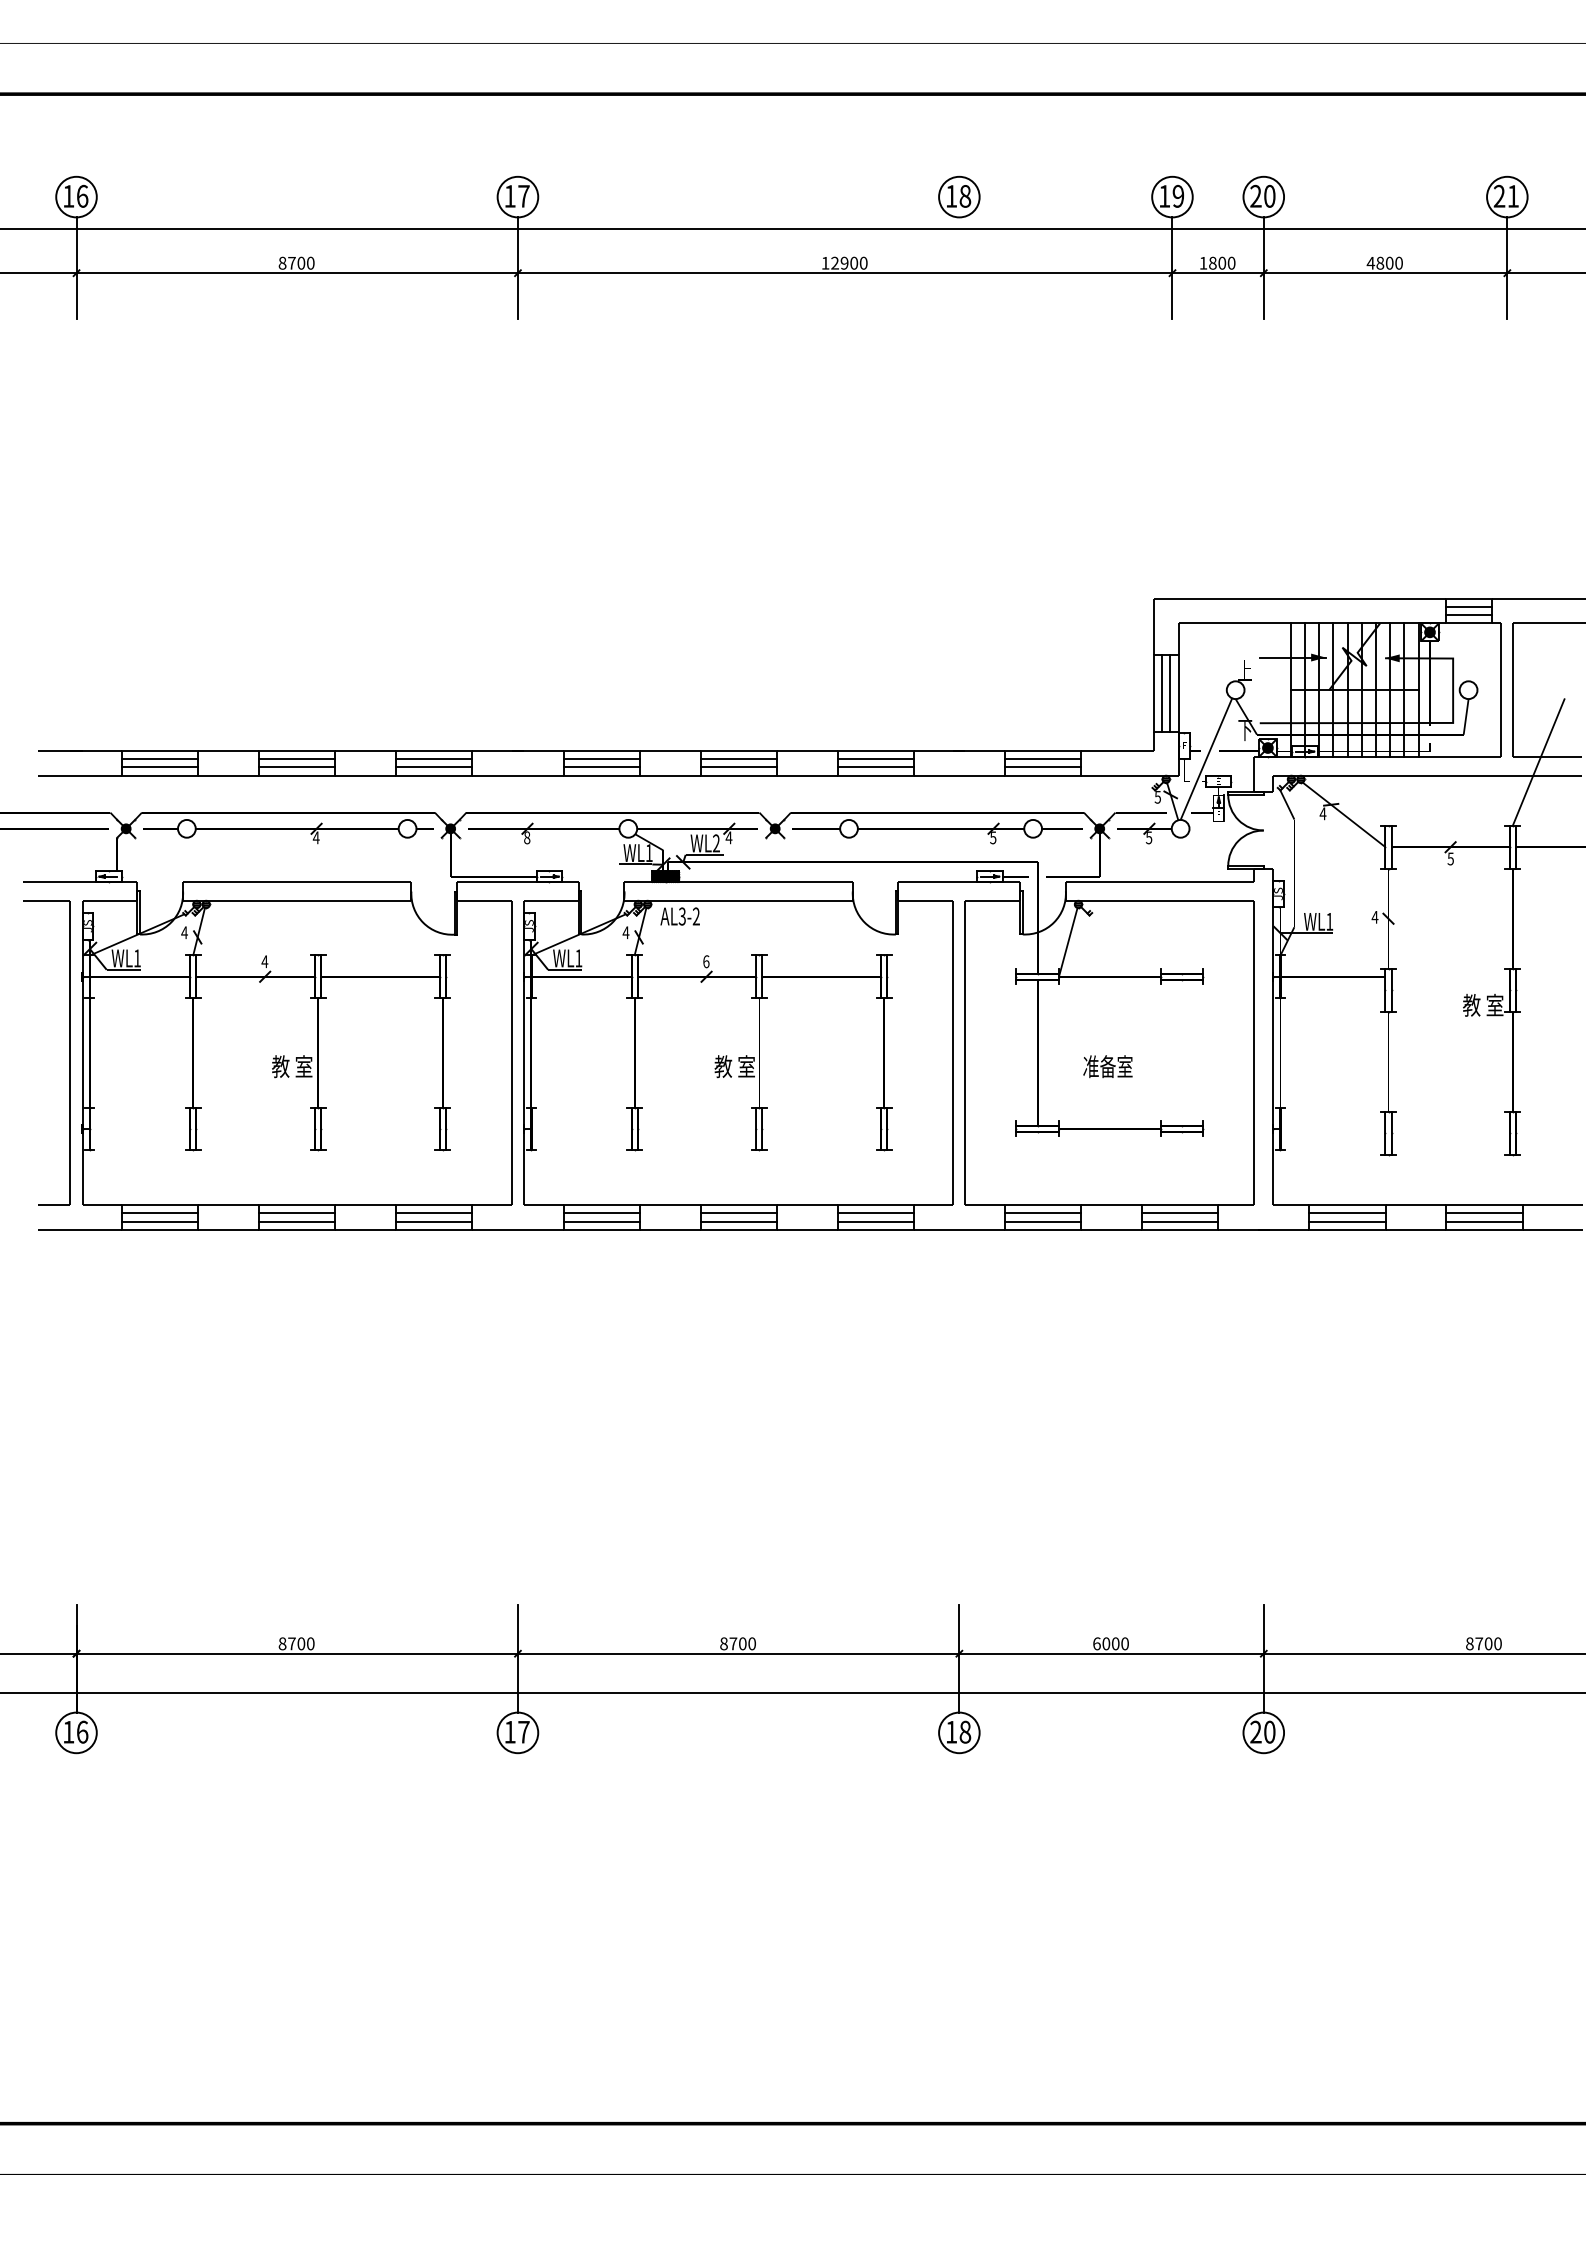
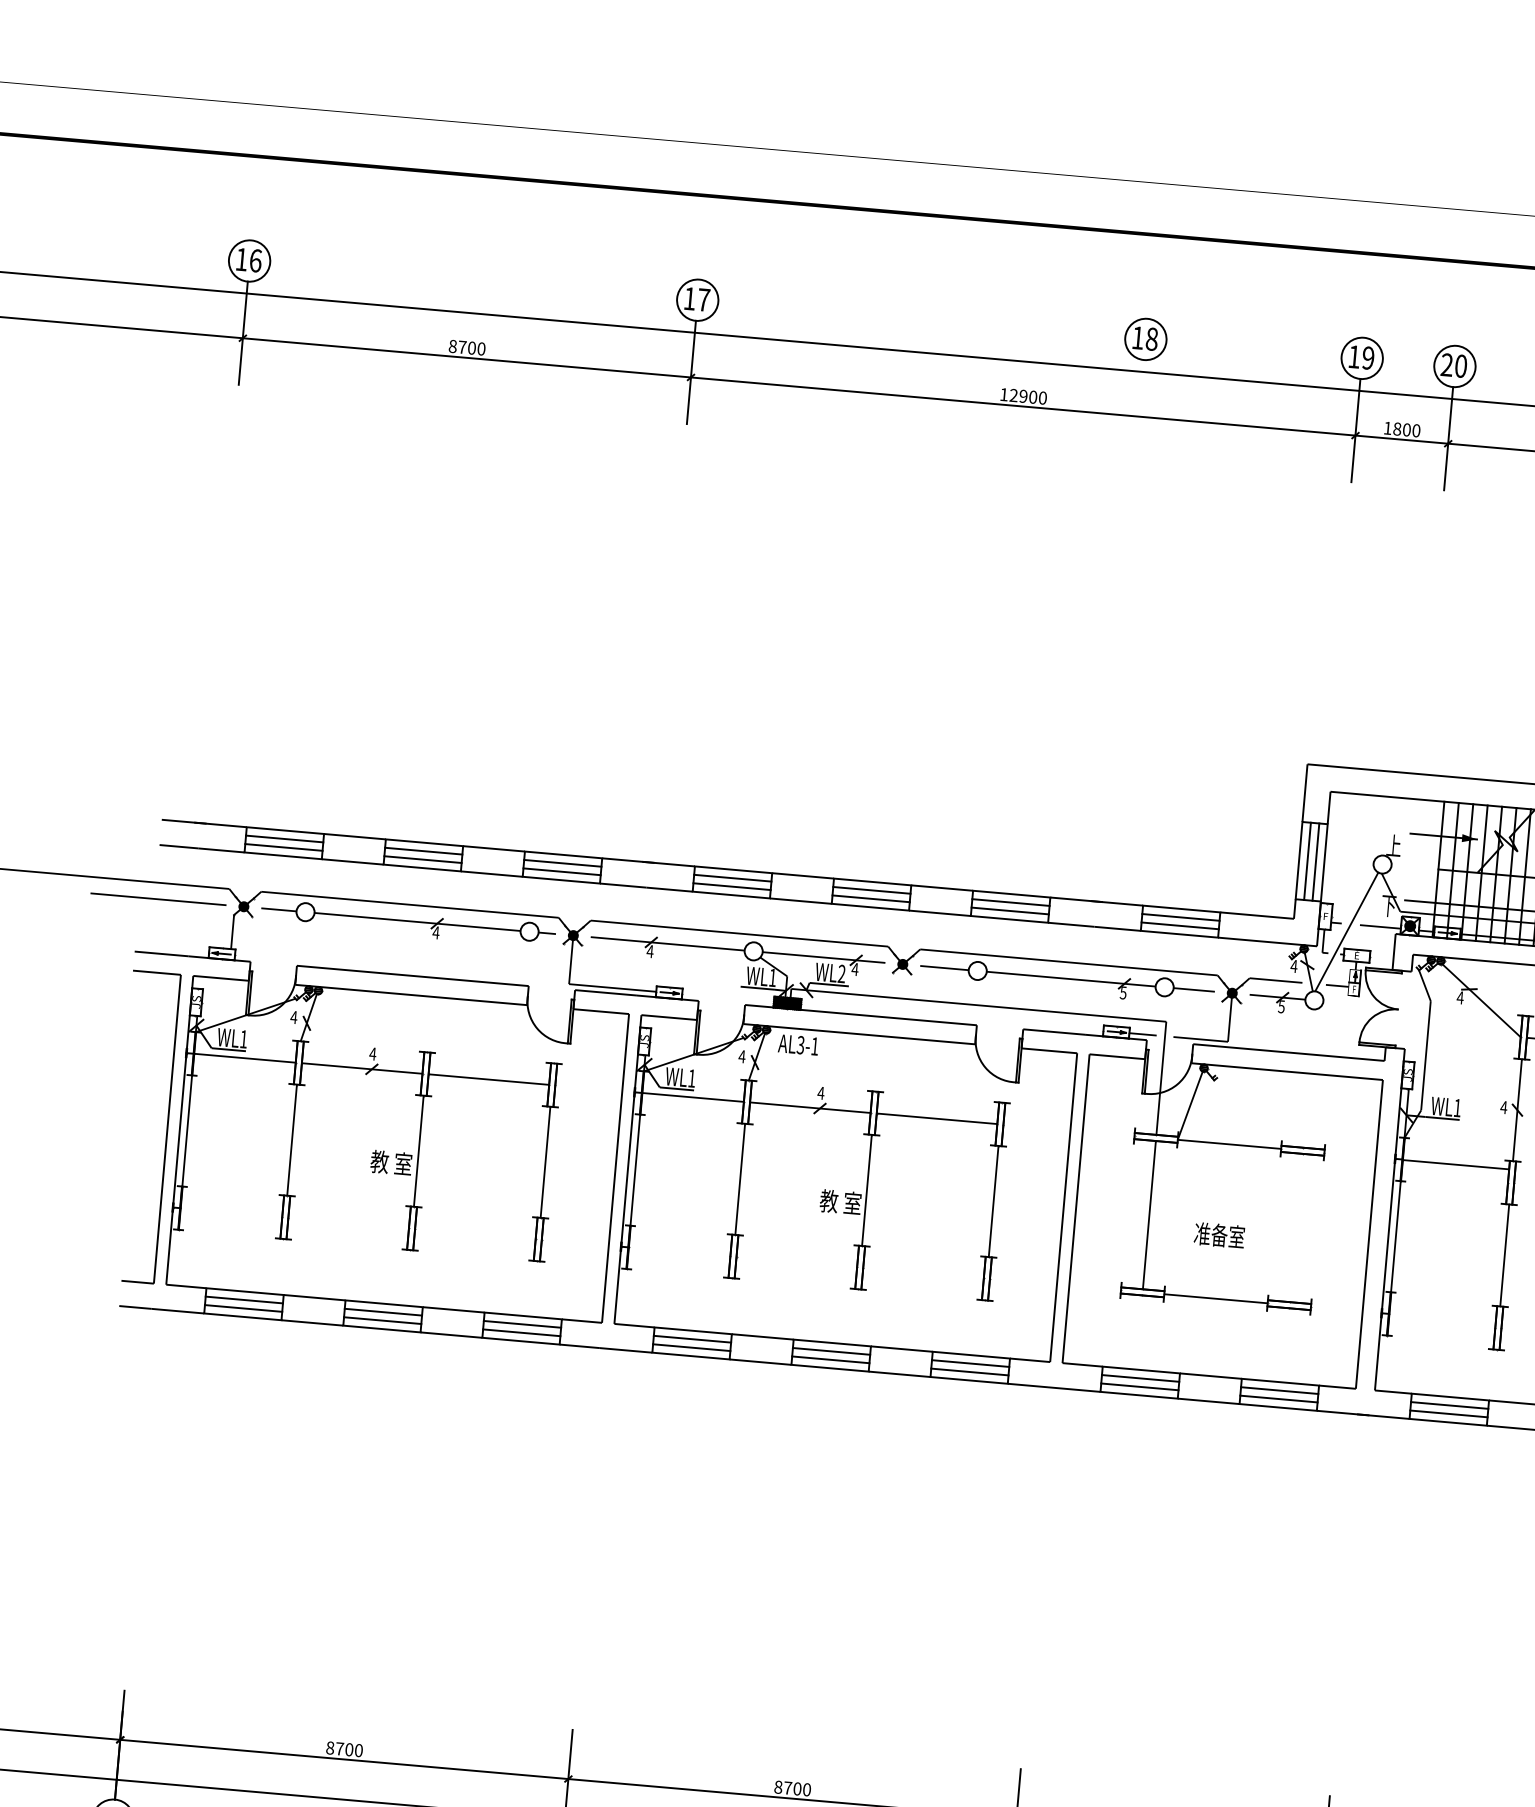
text: (1157, 797) -> (1293, 966), 5 -> 4
text: (526, 837) -> (649, 951), 8 -> 4
text: (695, 916) -> (814, 1046), AL3-2 -> AL3-1
text: (705, 961) -> (820, 1092), 6 -> 4

